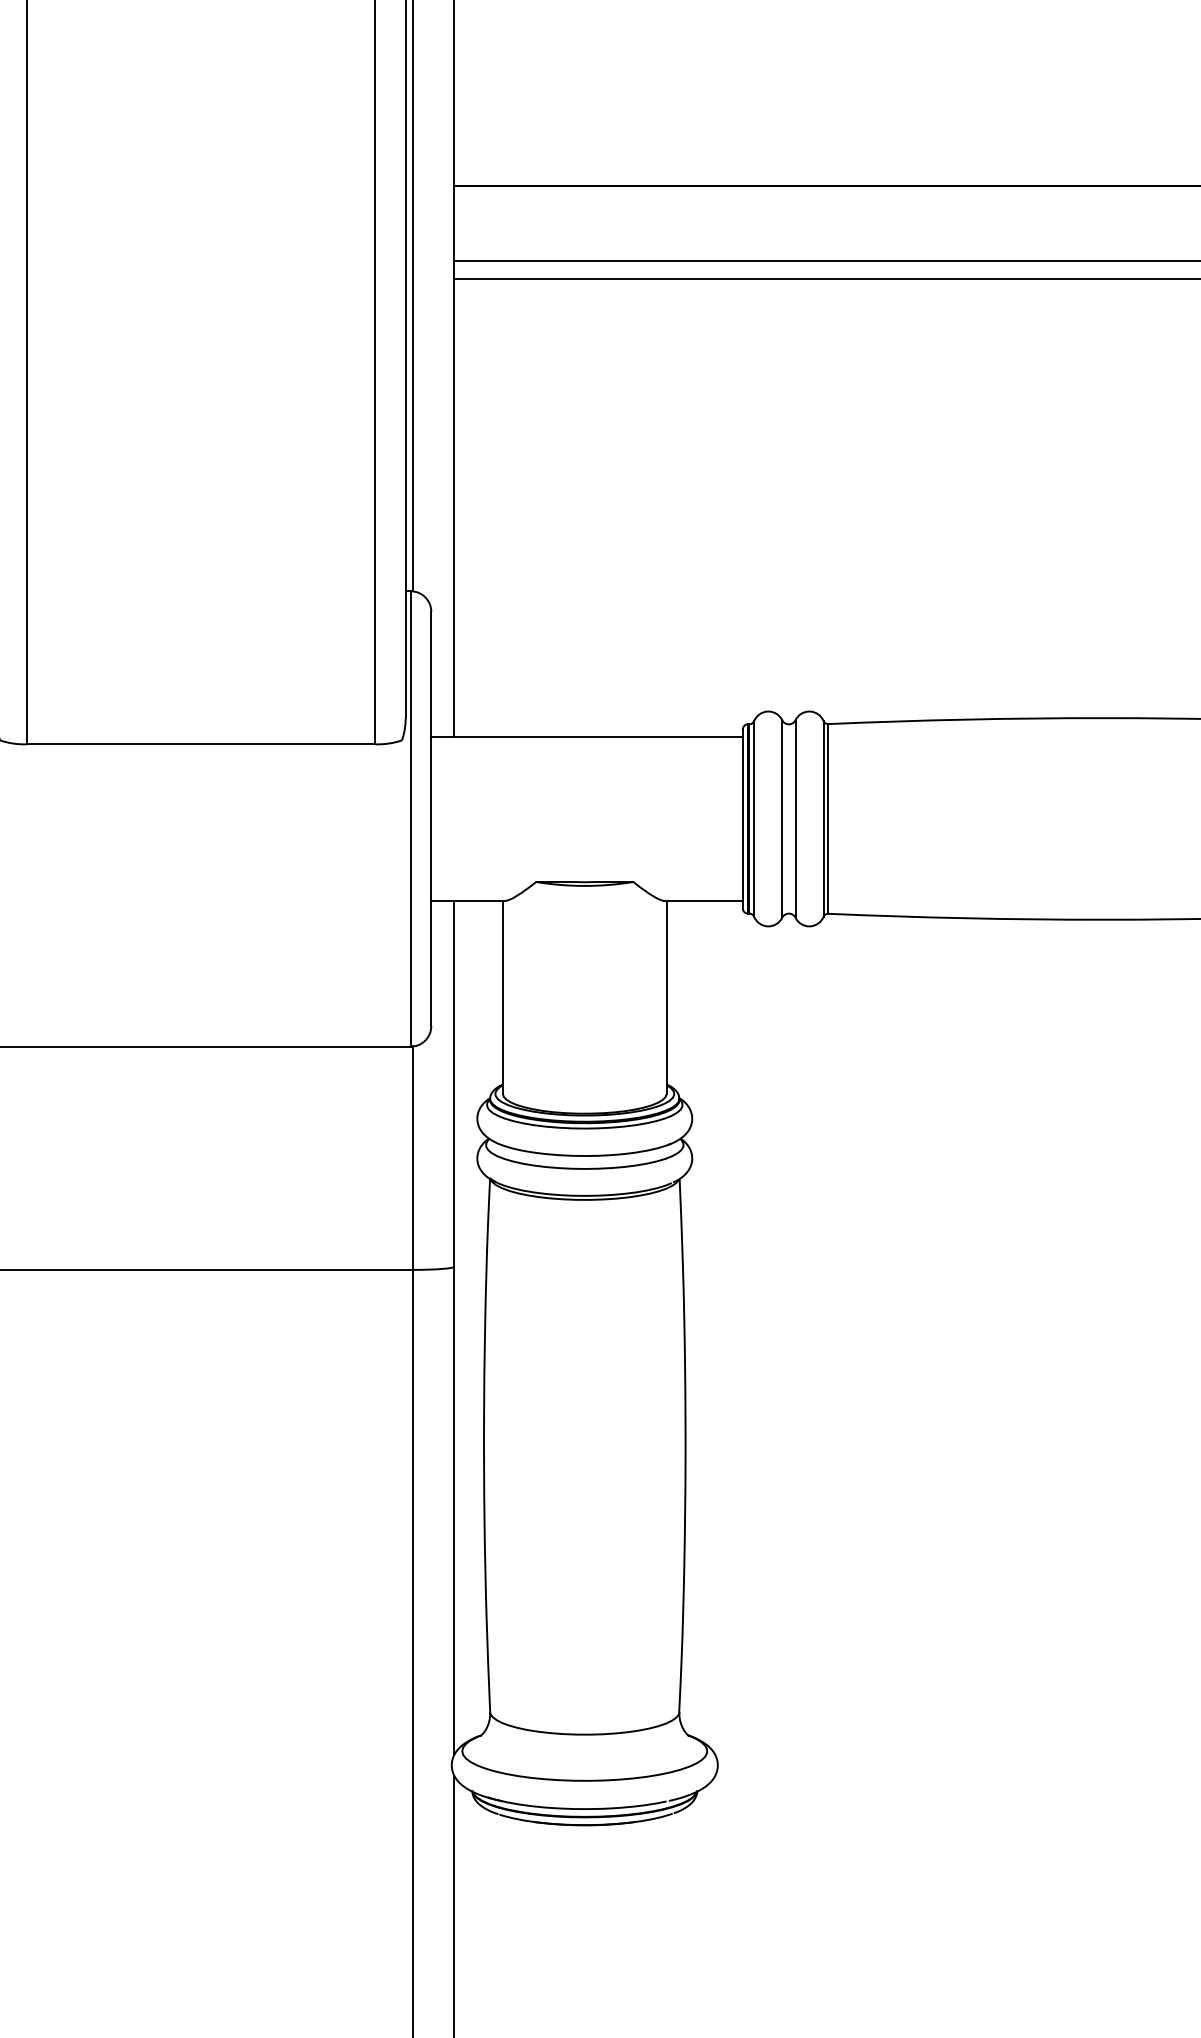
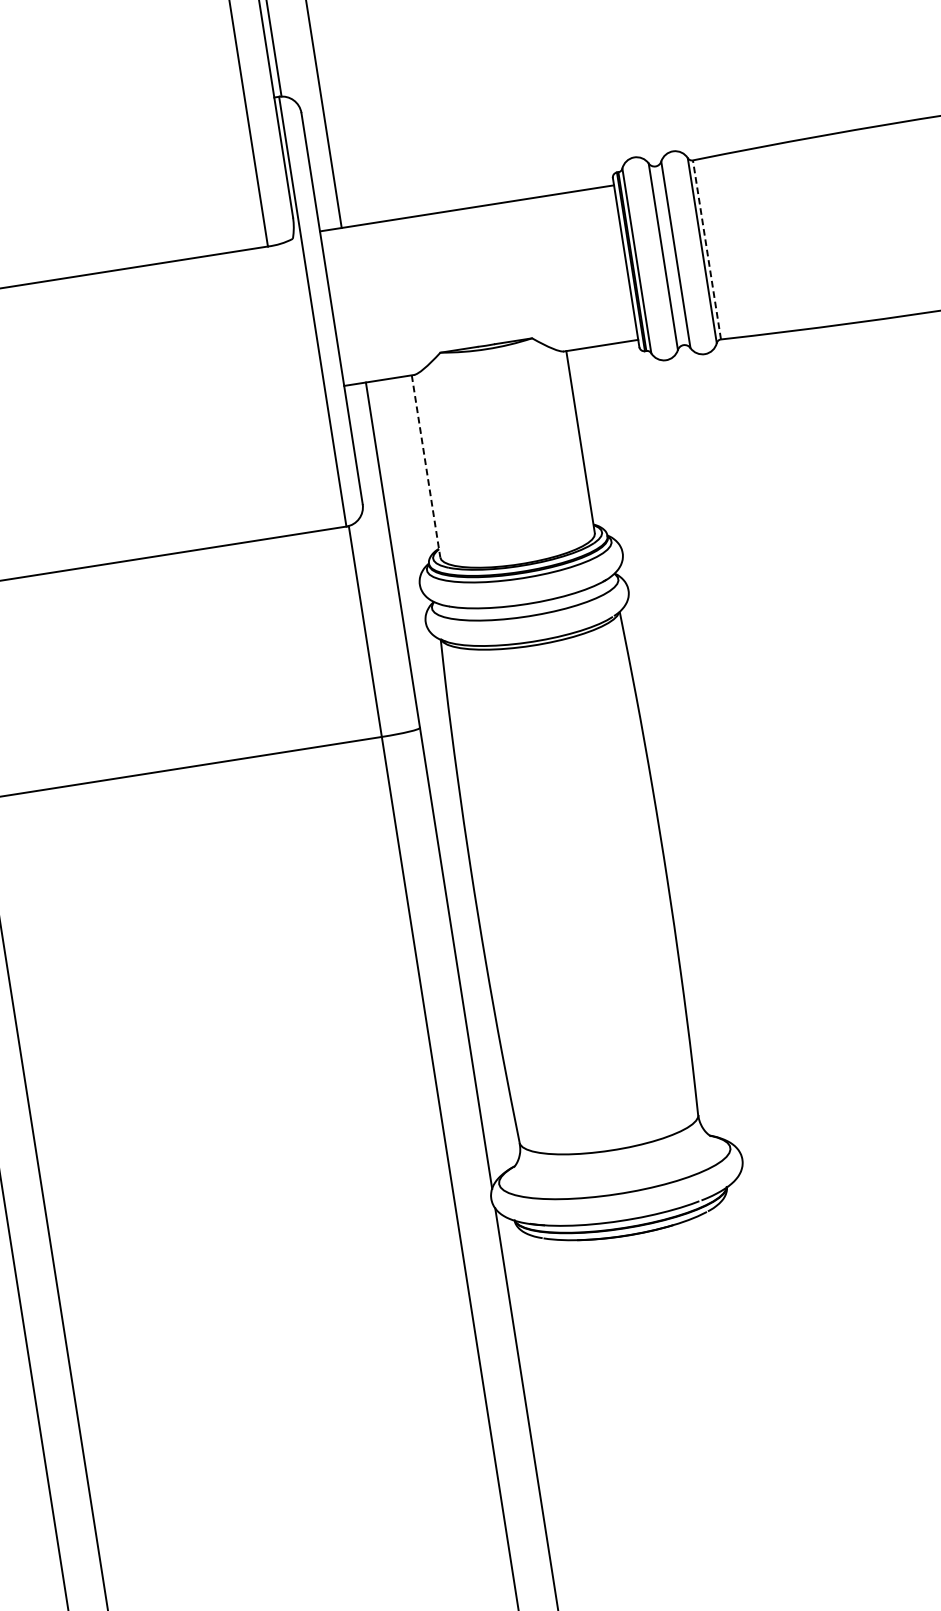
line: (828, 818) -> (706, 249), solid -> dashed
line: (502, 997) -> (425, 466), solid -> dashed

